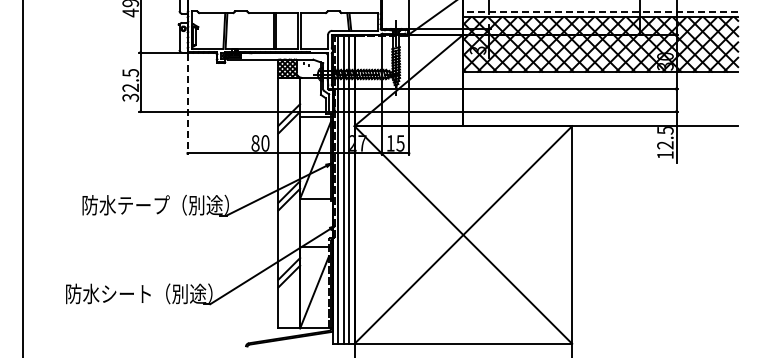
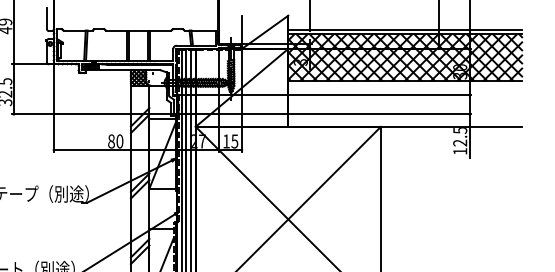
line: (600, 11) -> (404, 29), dashed -> solid
line: (187, 104) -> (53, 108), dashed -> solid

